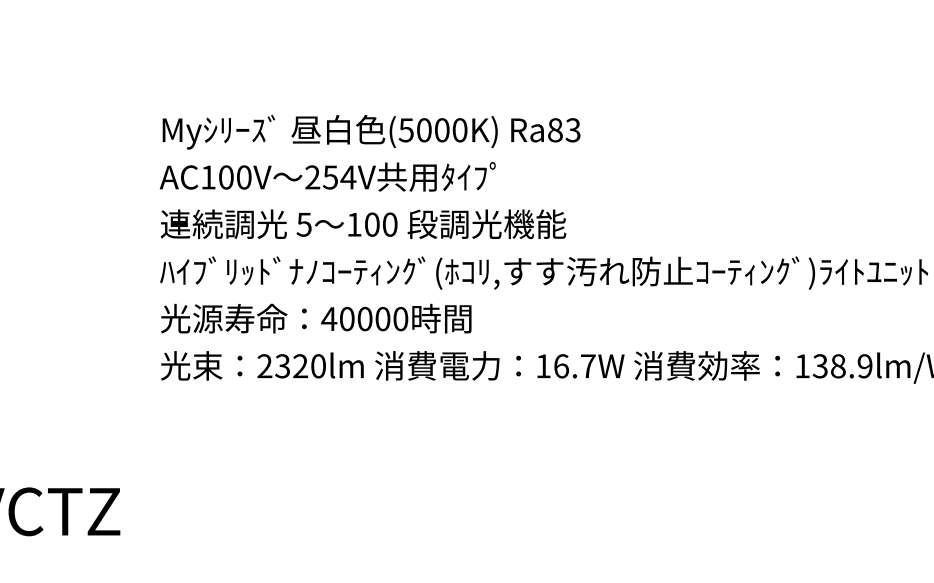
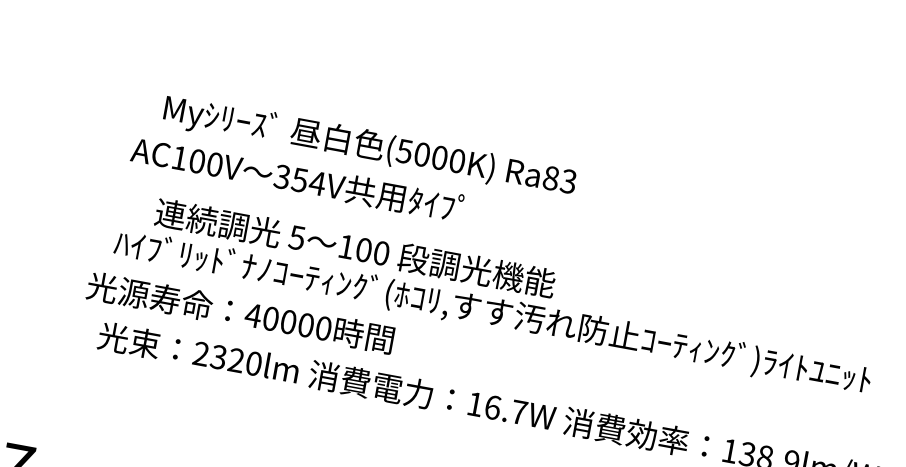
text: (371, 131) -> (370, 146), moved
text: (312, 177) -> (282, 176), 254V -> 354V
text: (363, 224) -> (355, 248), moved
text: (316, 318) -> (240, 312), moved

